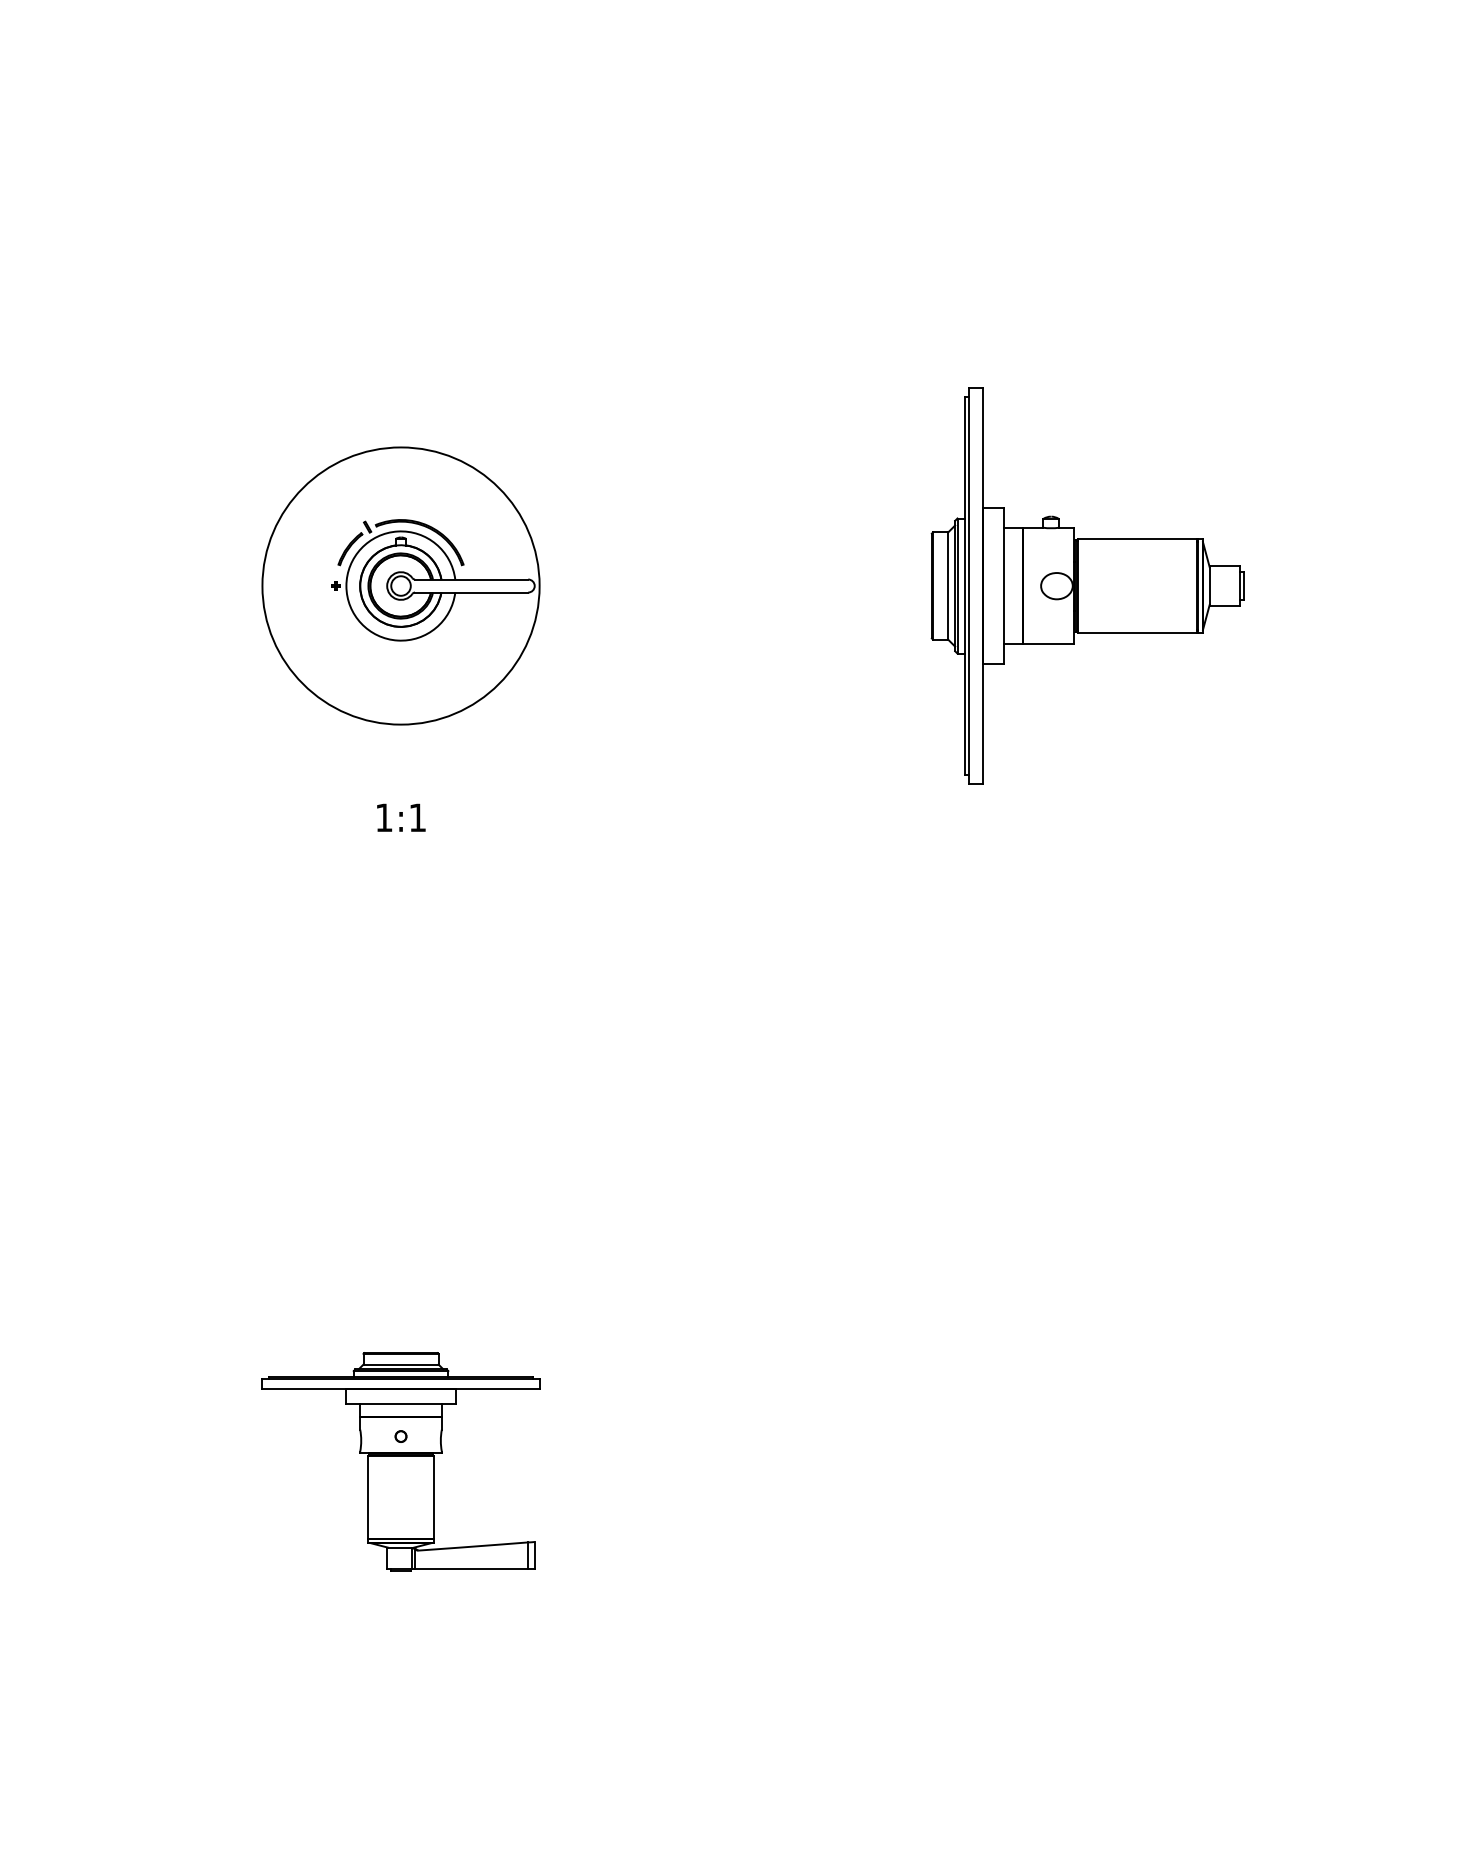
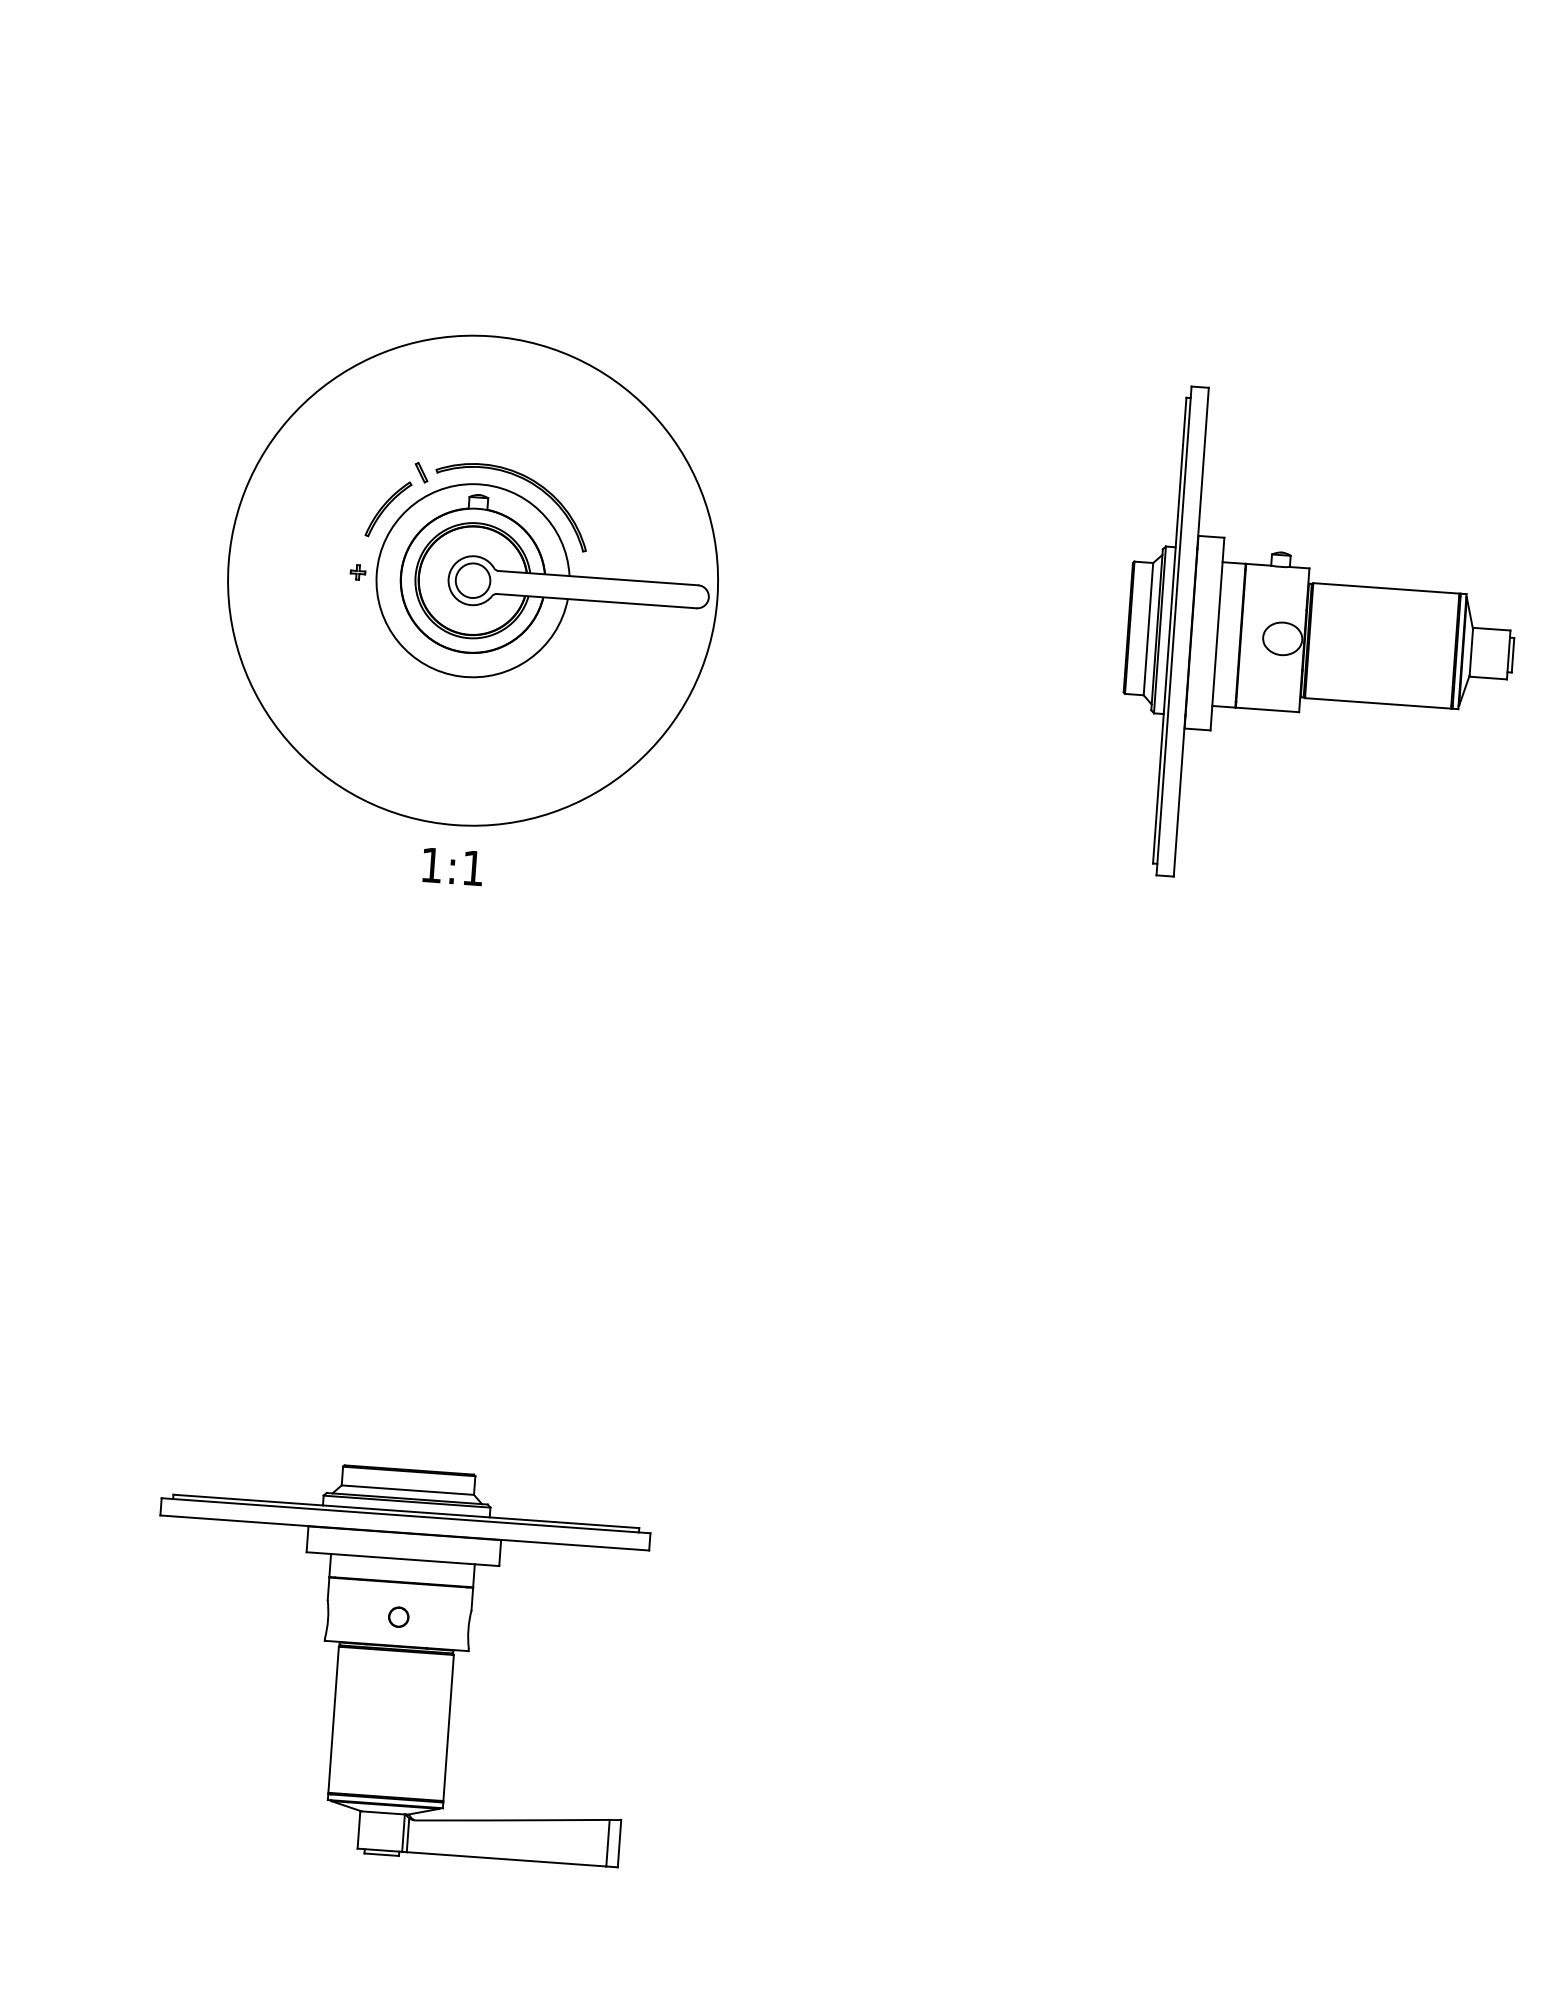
part: (400, 585) -> (472, 579), size x1.43
part: (400, 1461) -> (394, 1661), size x1.43

